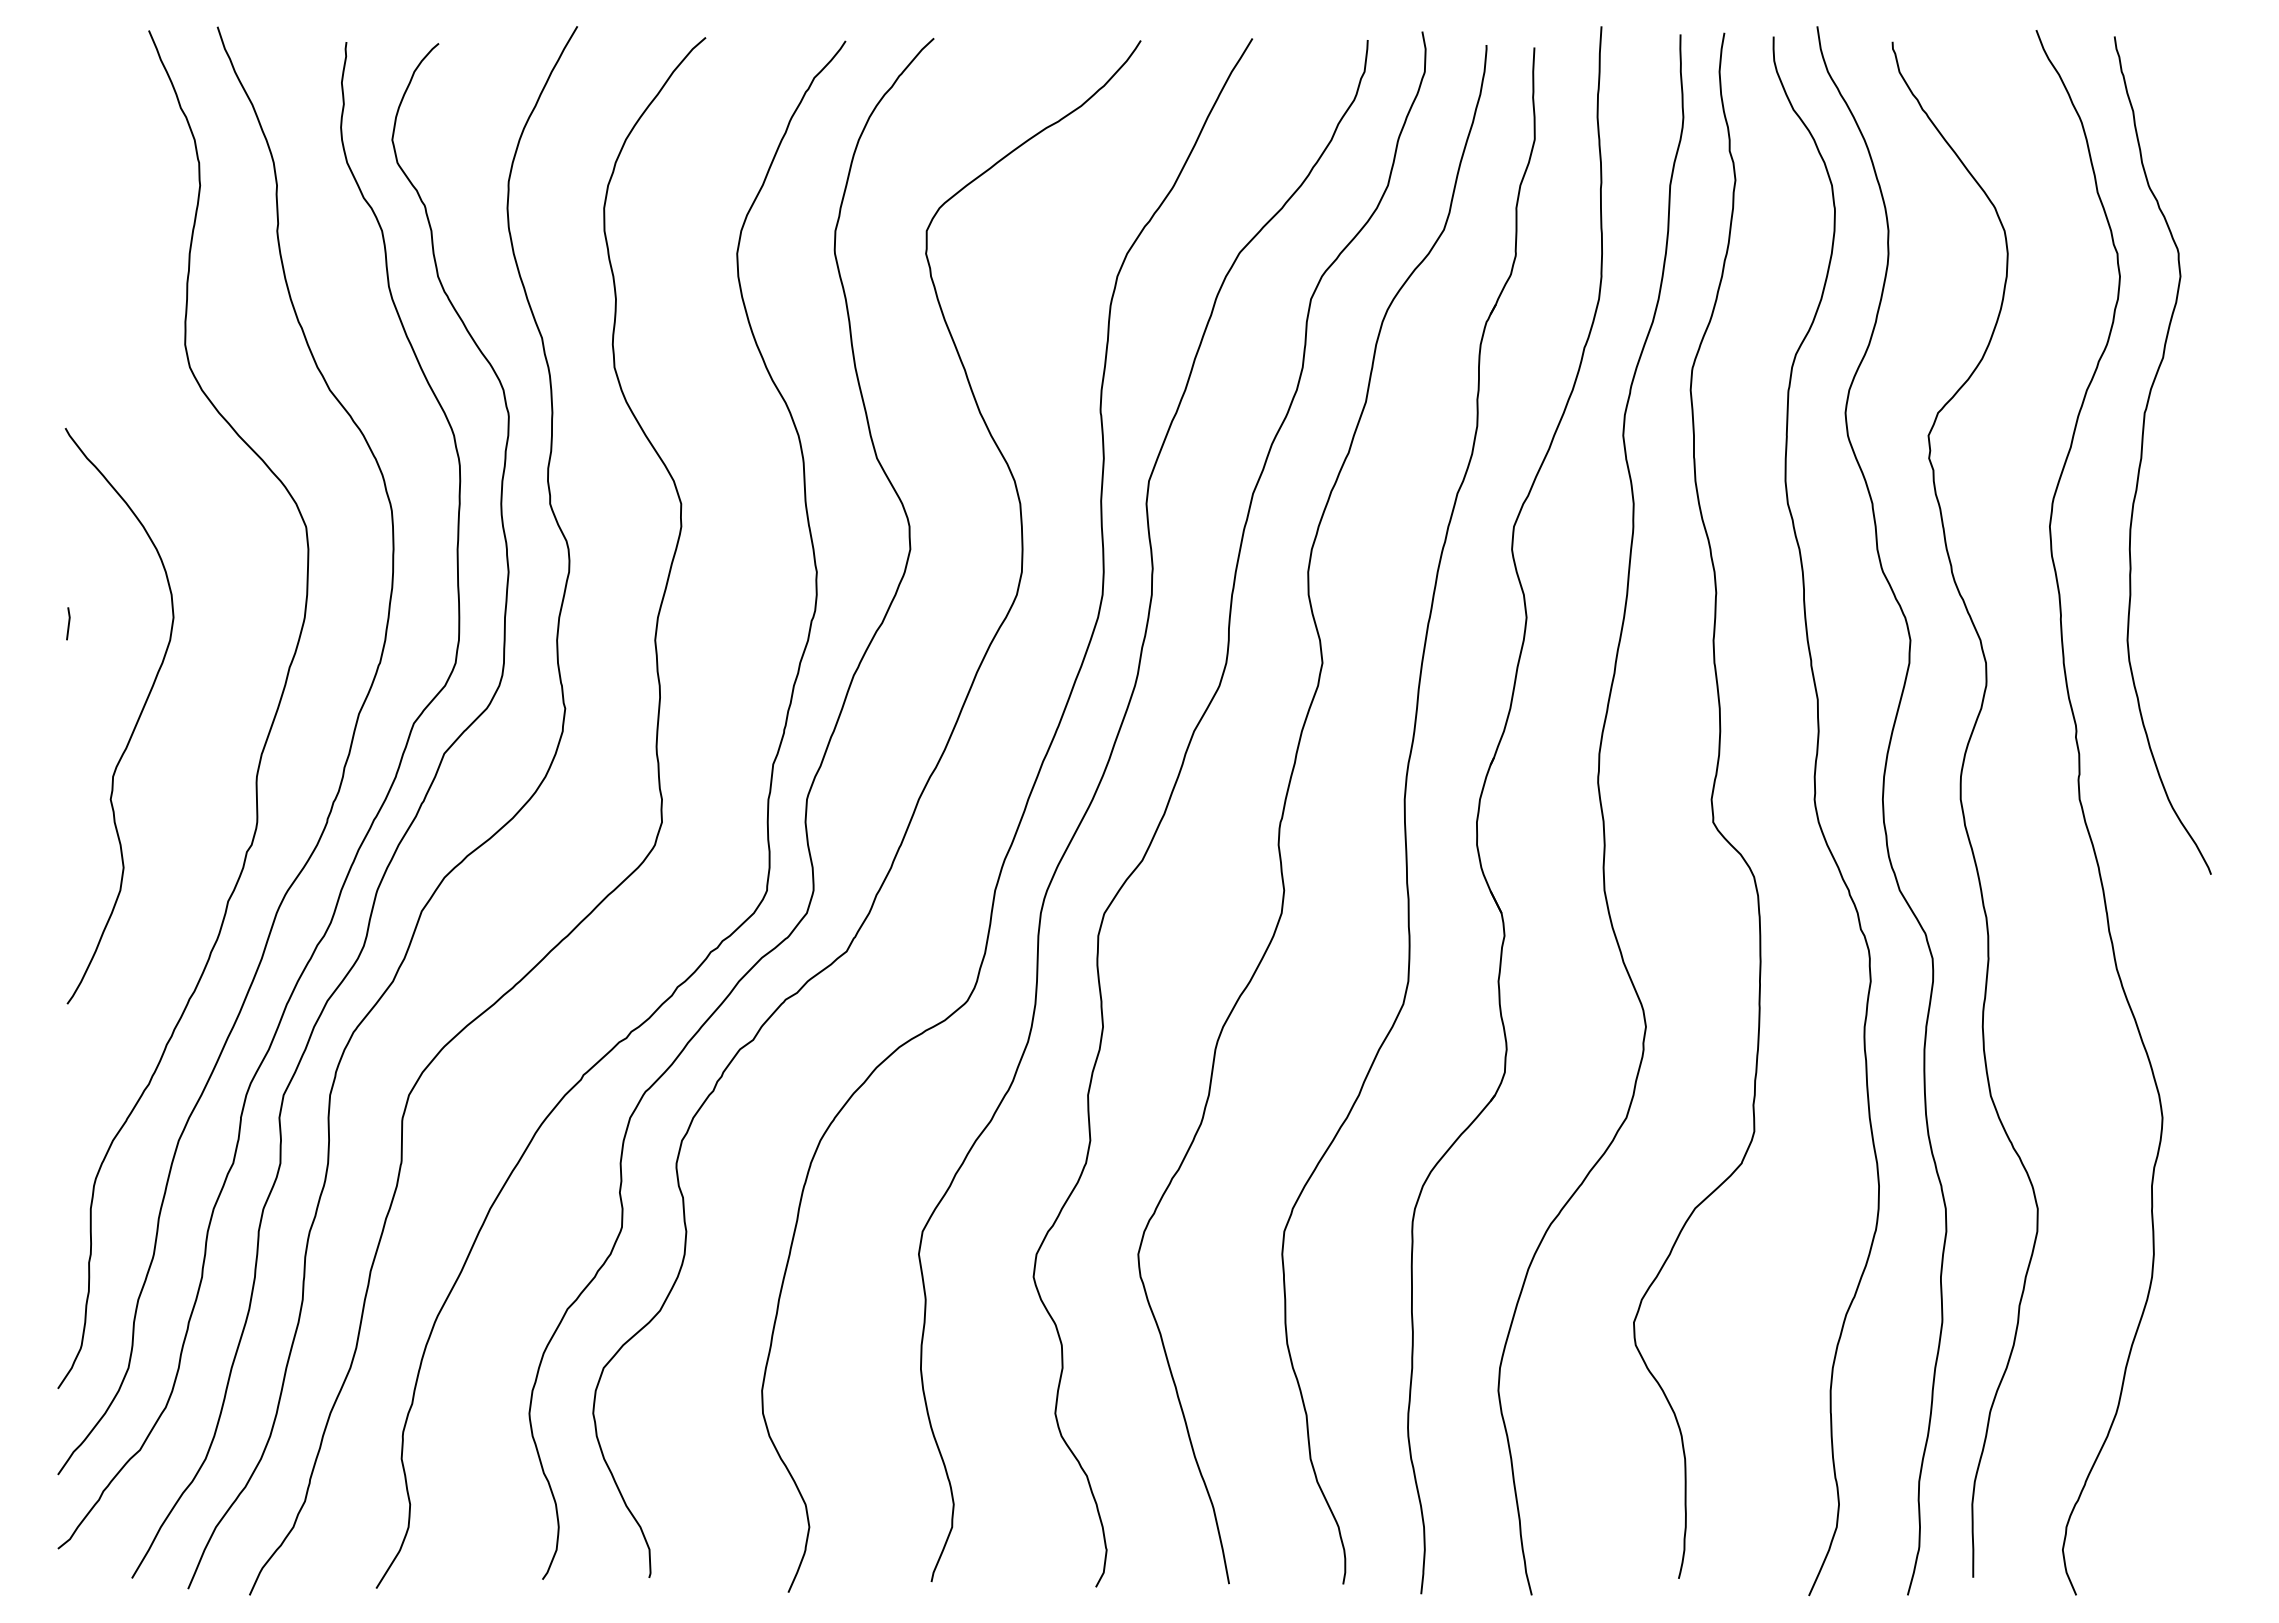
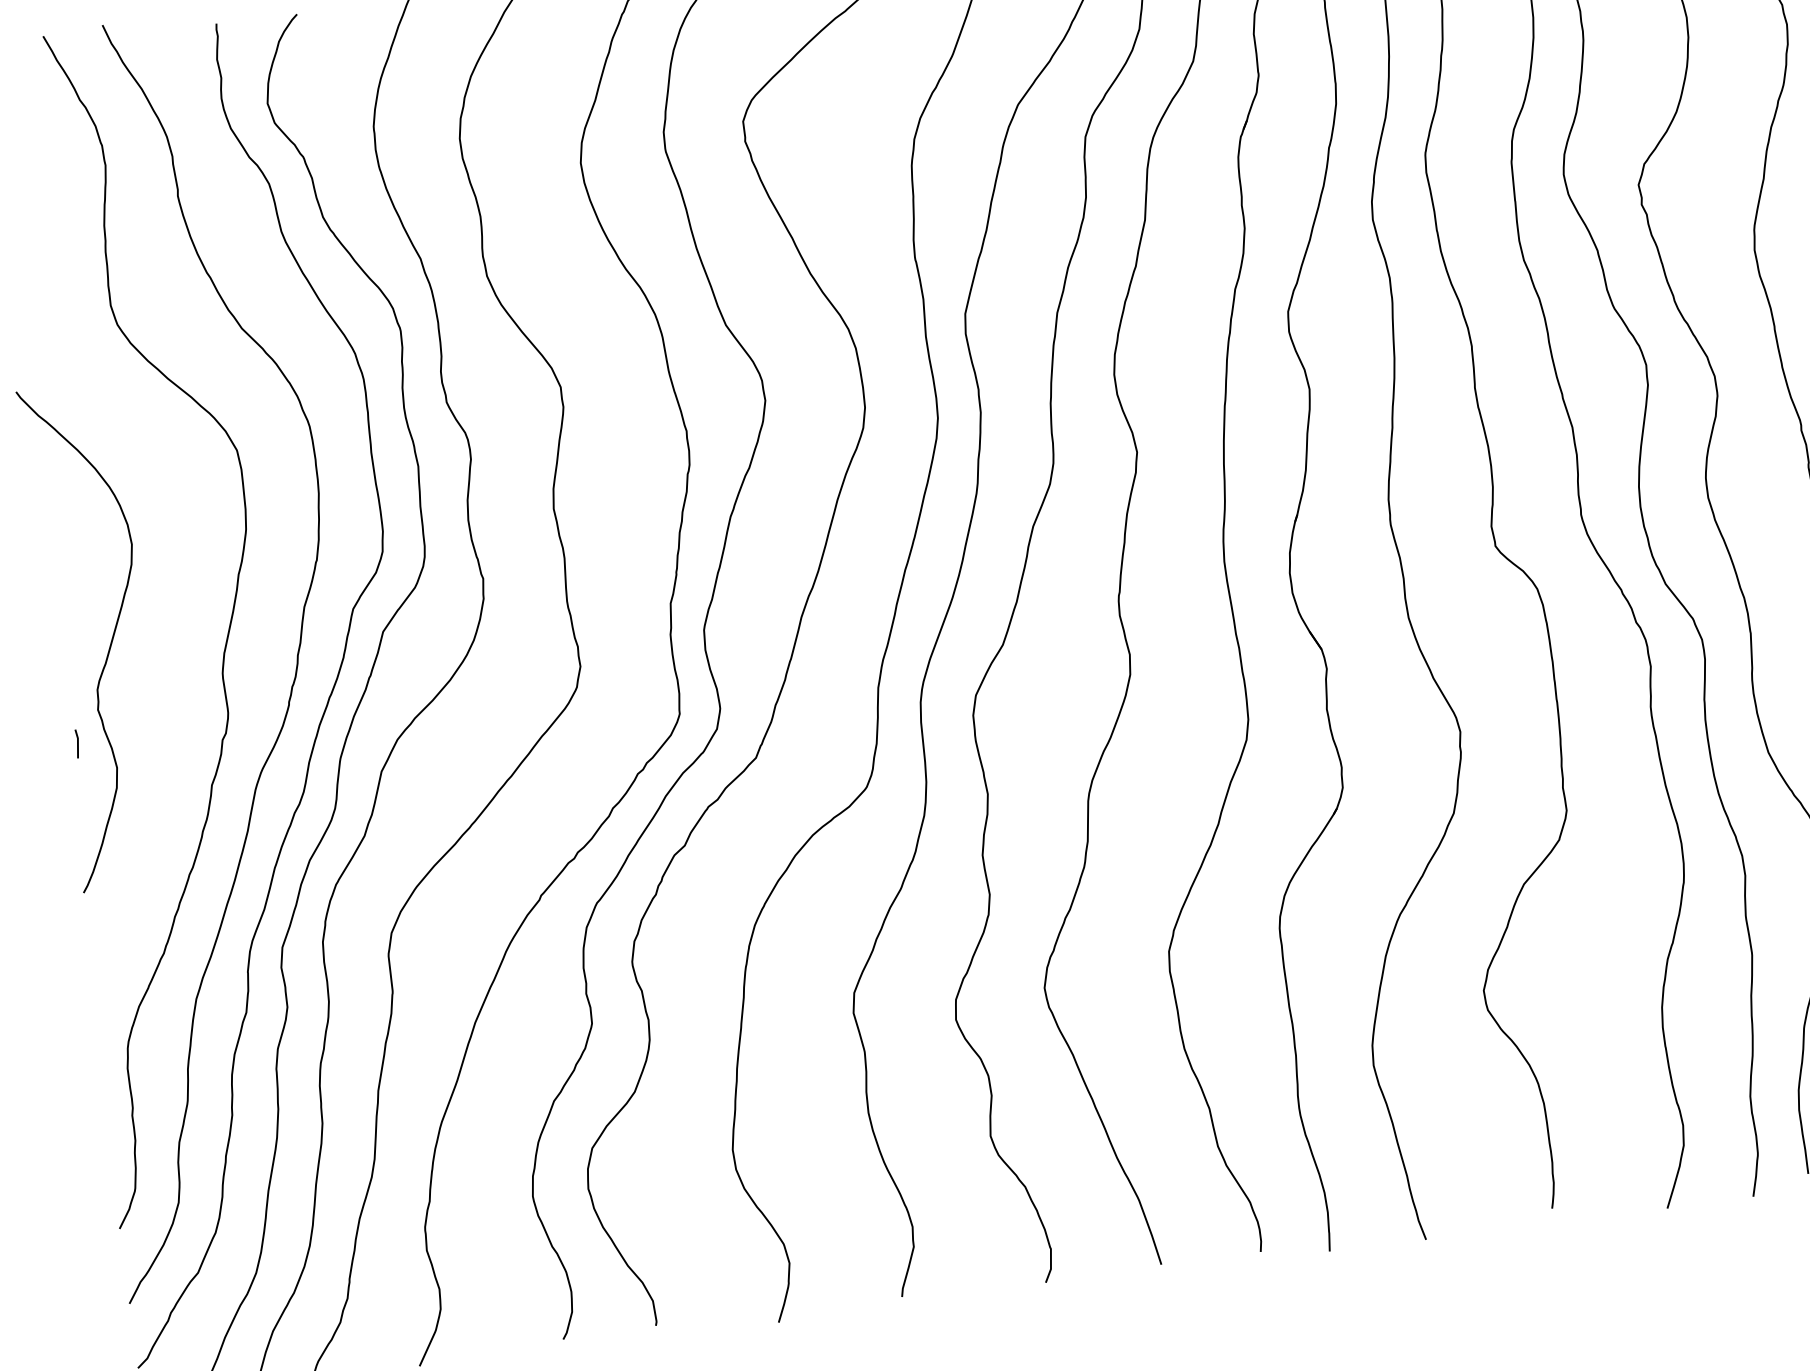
line: (68, 623) -> (77, 743), moved

